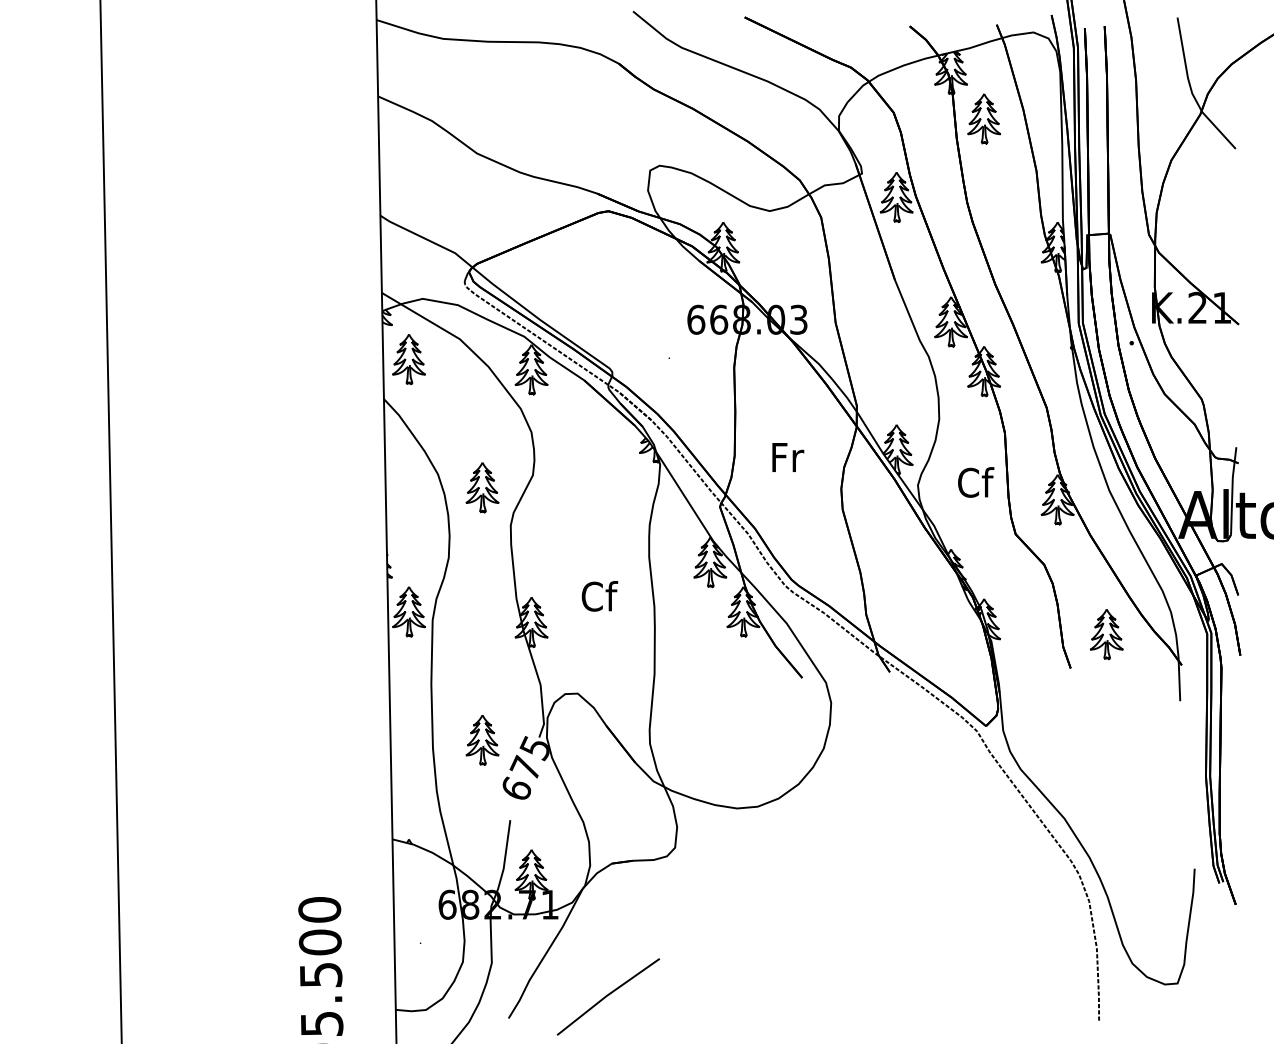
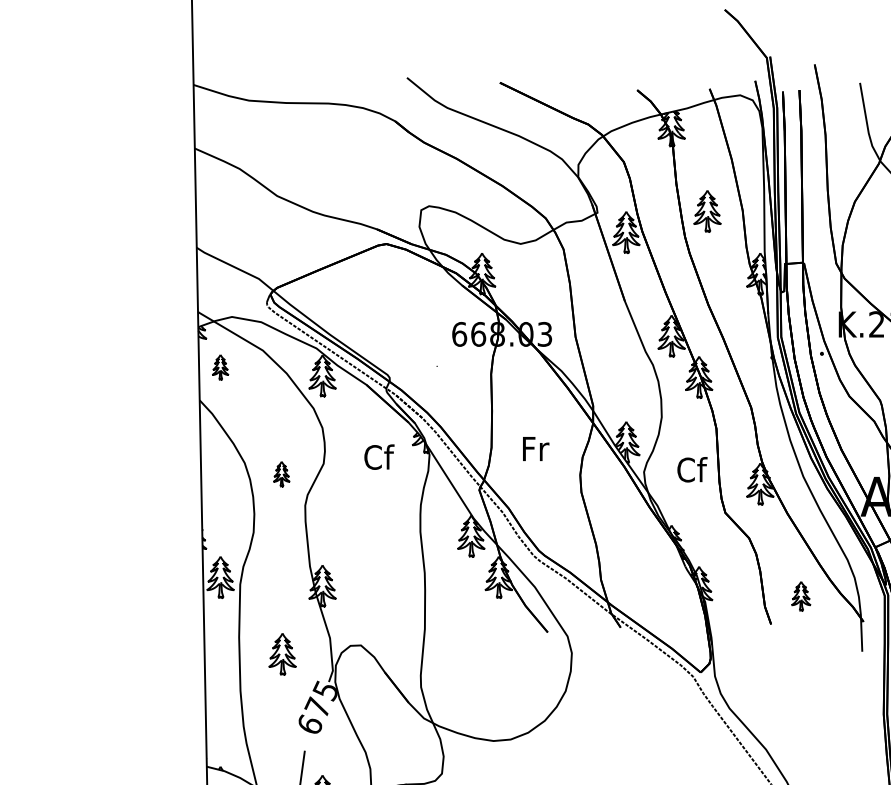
part: (984, 118) -> (707, 210), moved
part: (408, 359) -> (220, 367), size x0.6
part: (482, 487) -> (281, 473), size x0.6
text: (599, 596) -> (379, 457), moved
part: (1106, 634) -> (800, 596), size x0.7
part: (482, 740) -> (282, 654), moved

